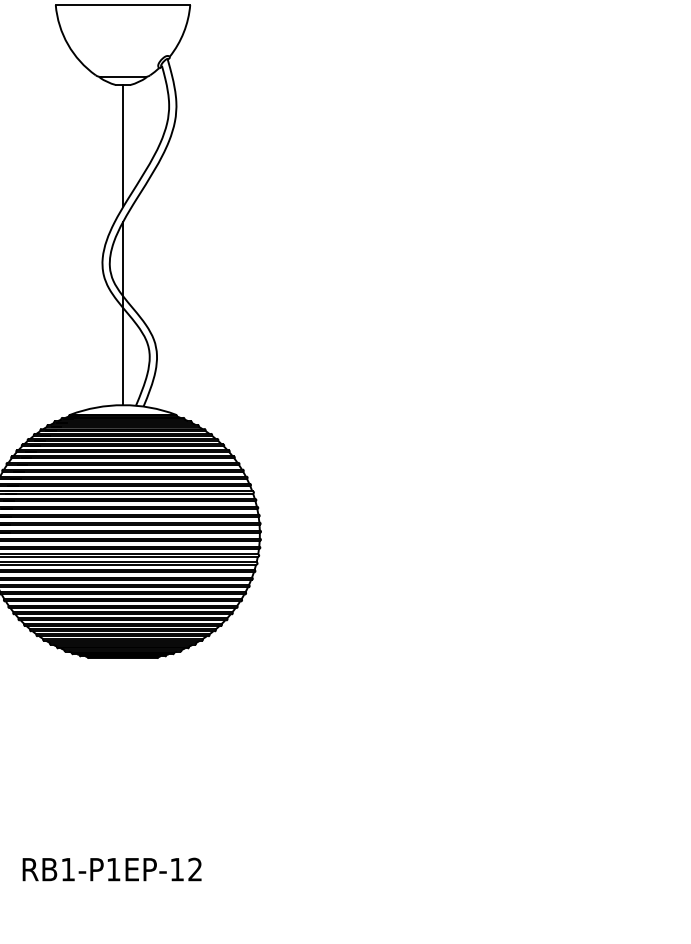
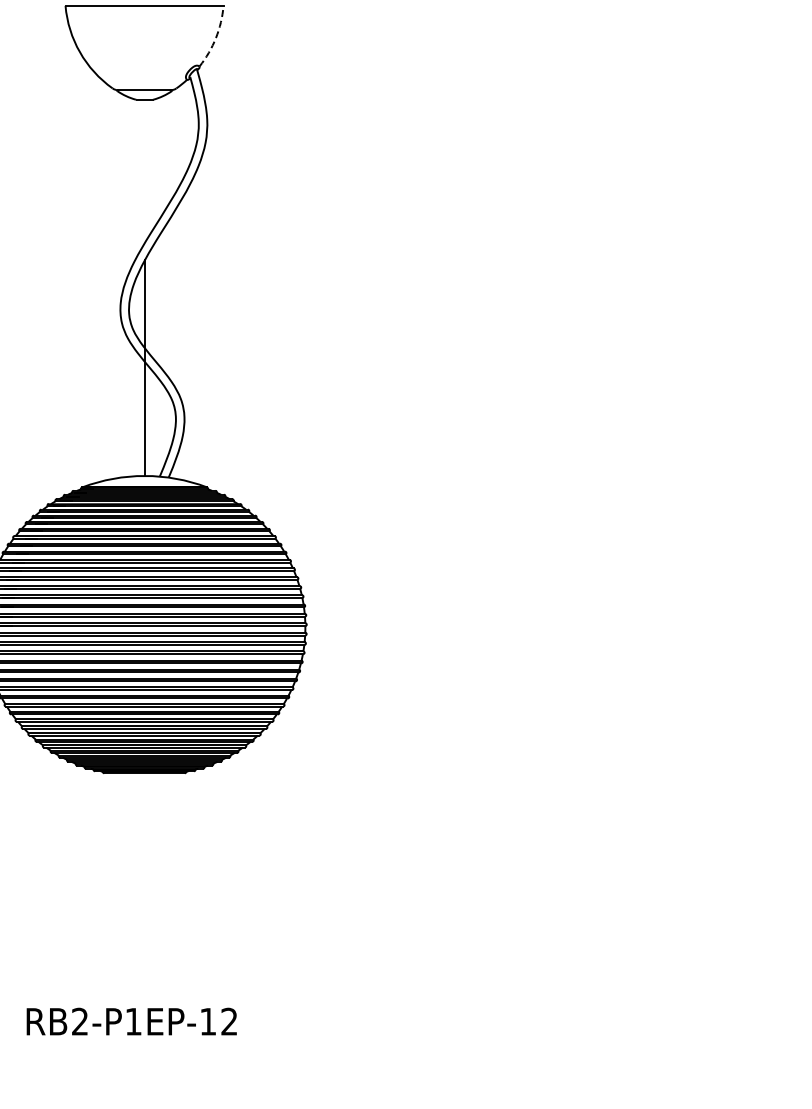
arc: (184, 32) -> (216, 37), solid -> dashed
line: (122, 145) -> (144, 170), removed
text: (67, 869) -> (79, 1021), RB1-P1EP-12 -> RB2-P1EP-12

